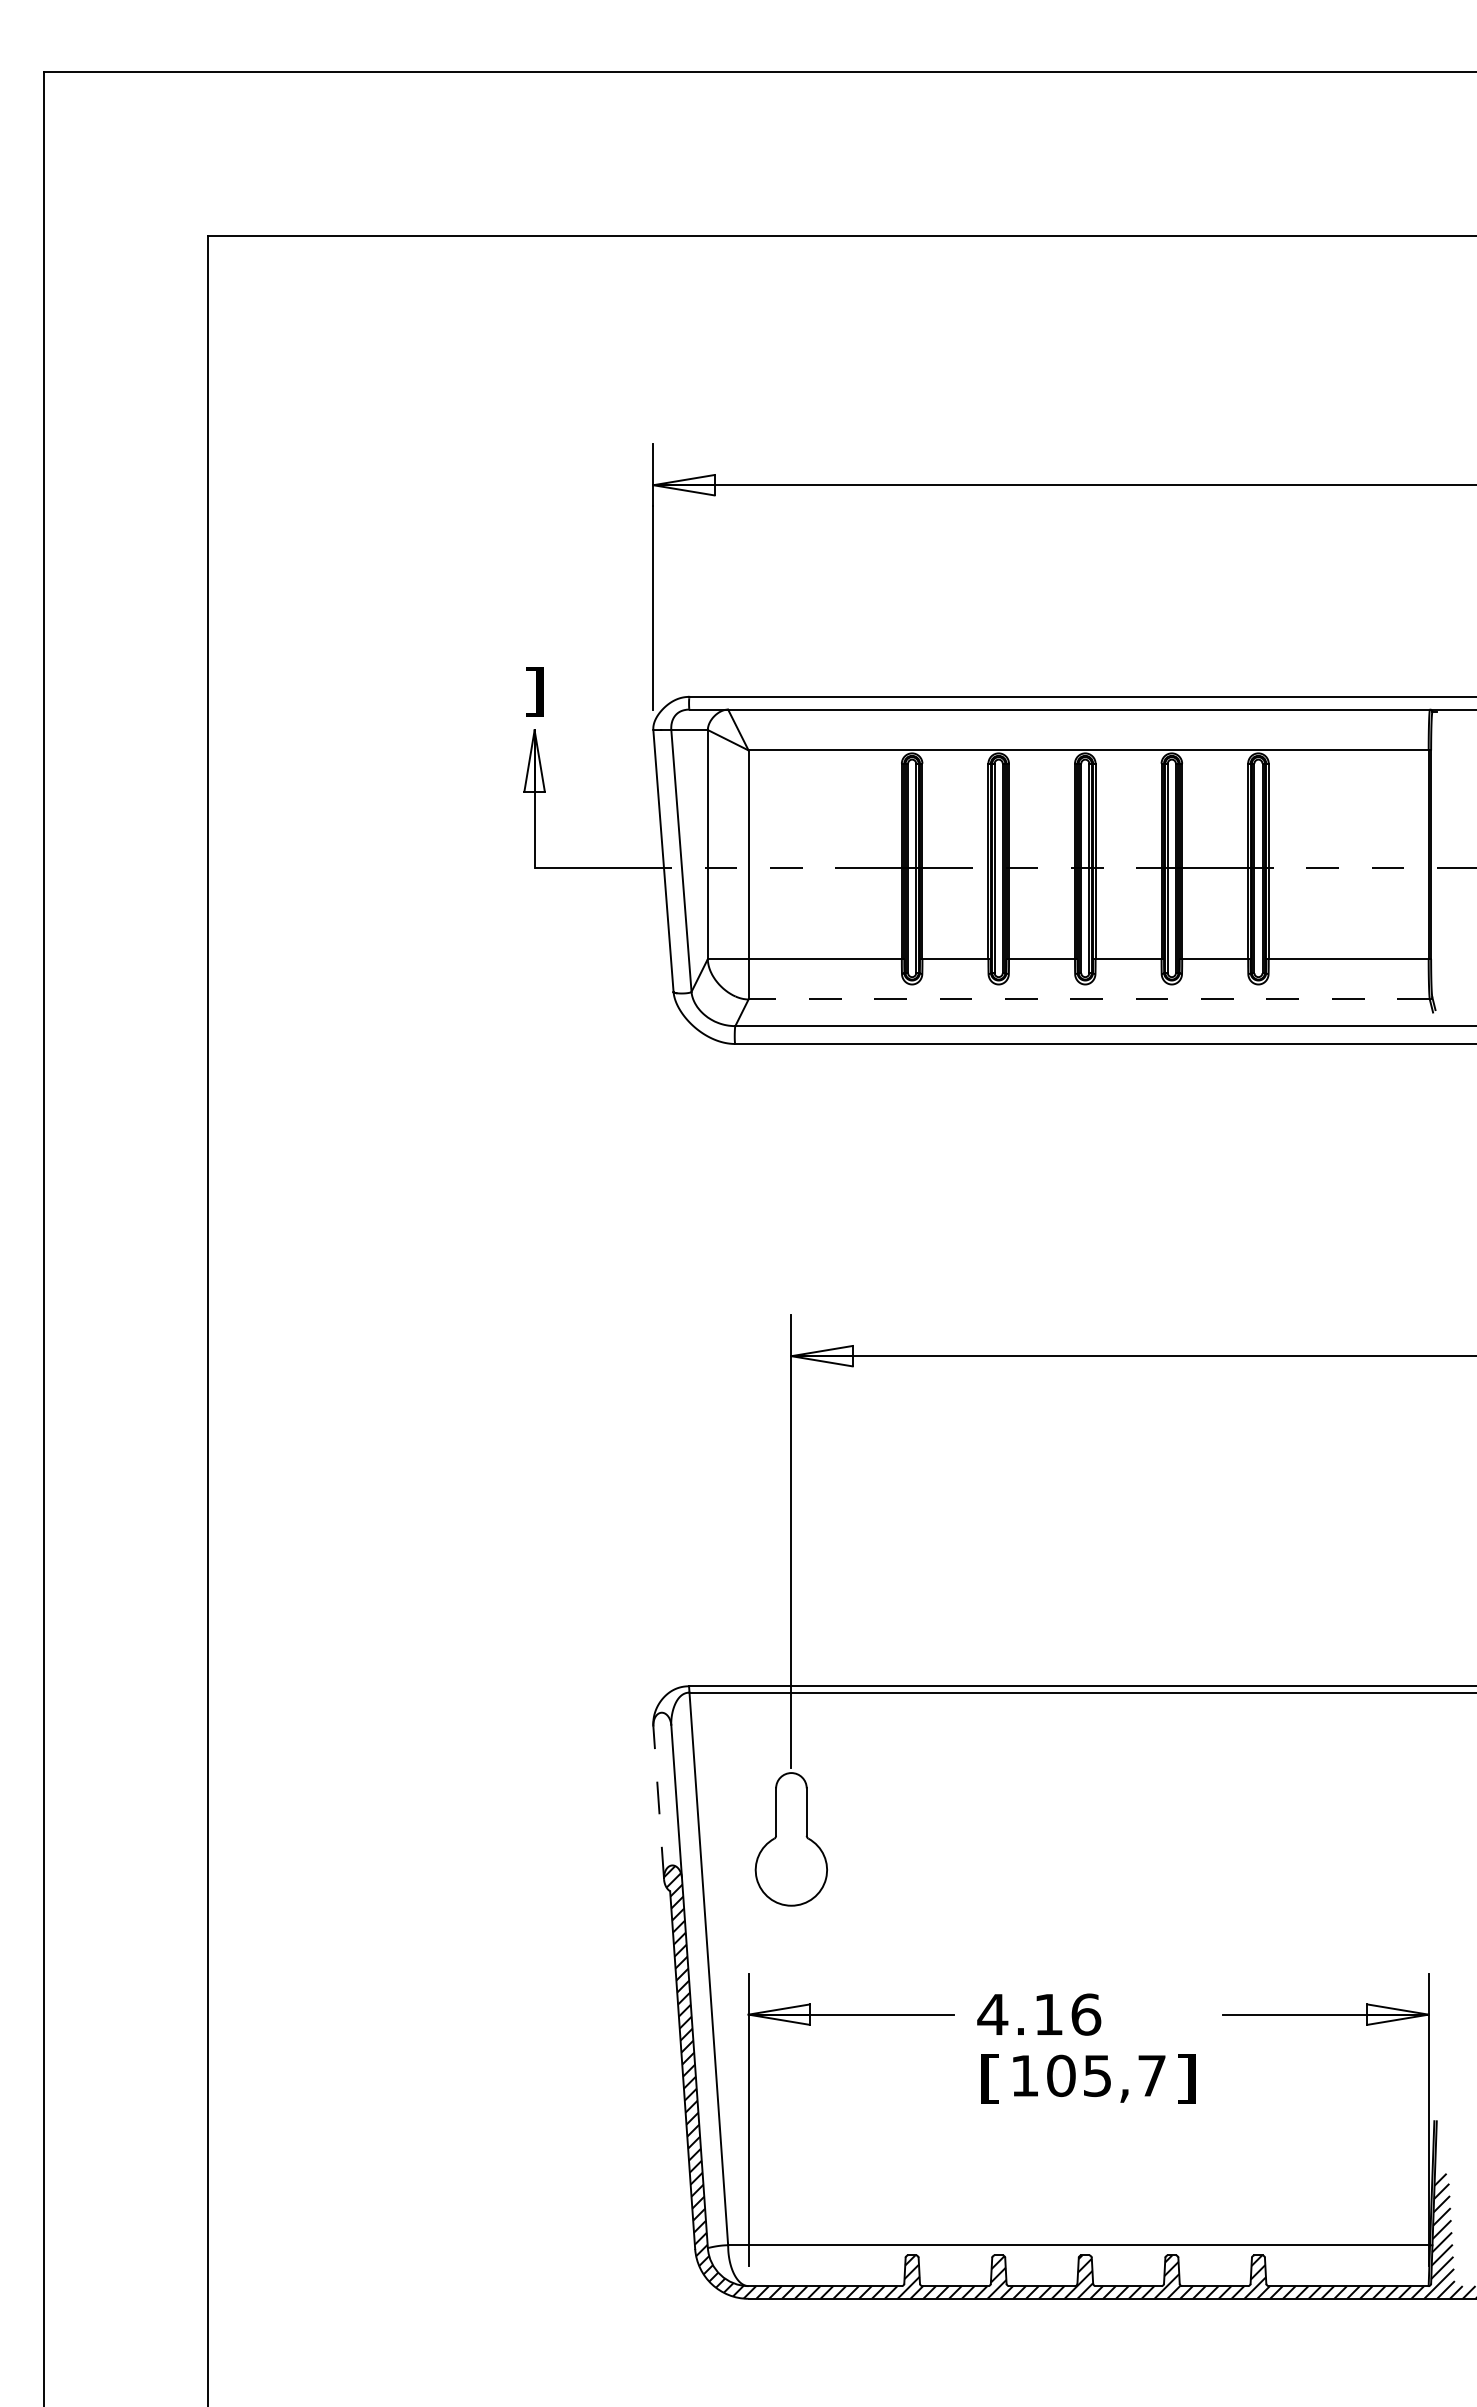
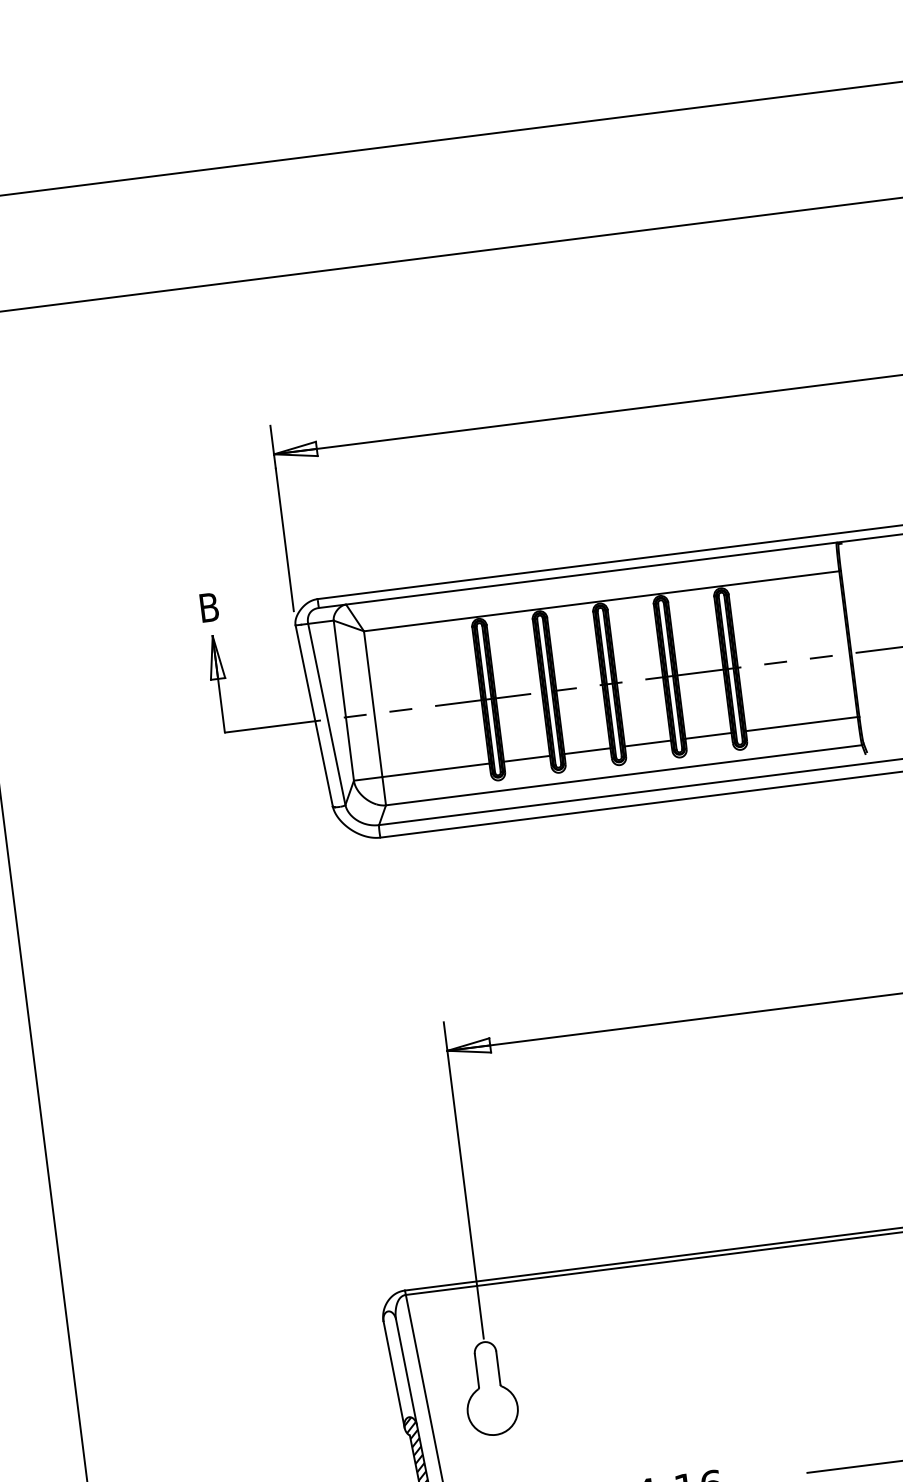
text: (535, 691) -> (209, 608), ] -> B
line: (1089, 999) -> (624, 775), dashed -> solid
line: (658, 1803) -> (394, 1375), dashed -> solid

